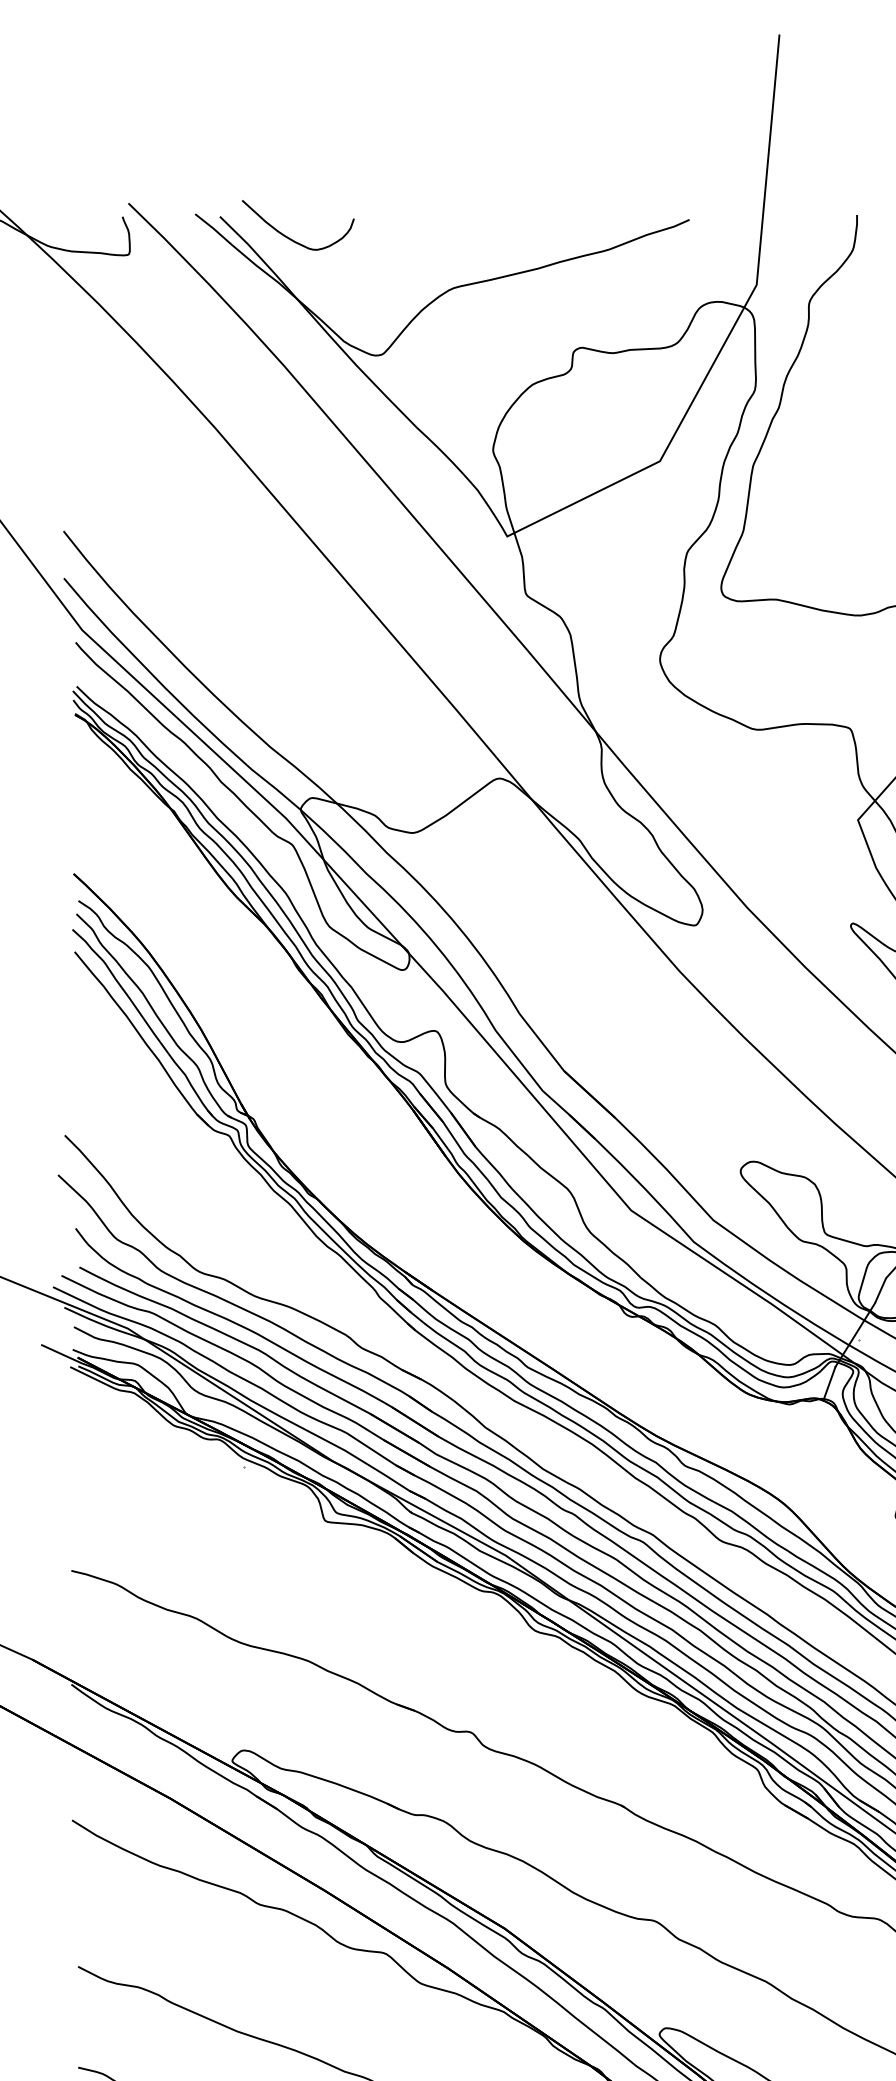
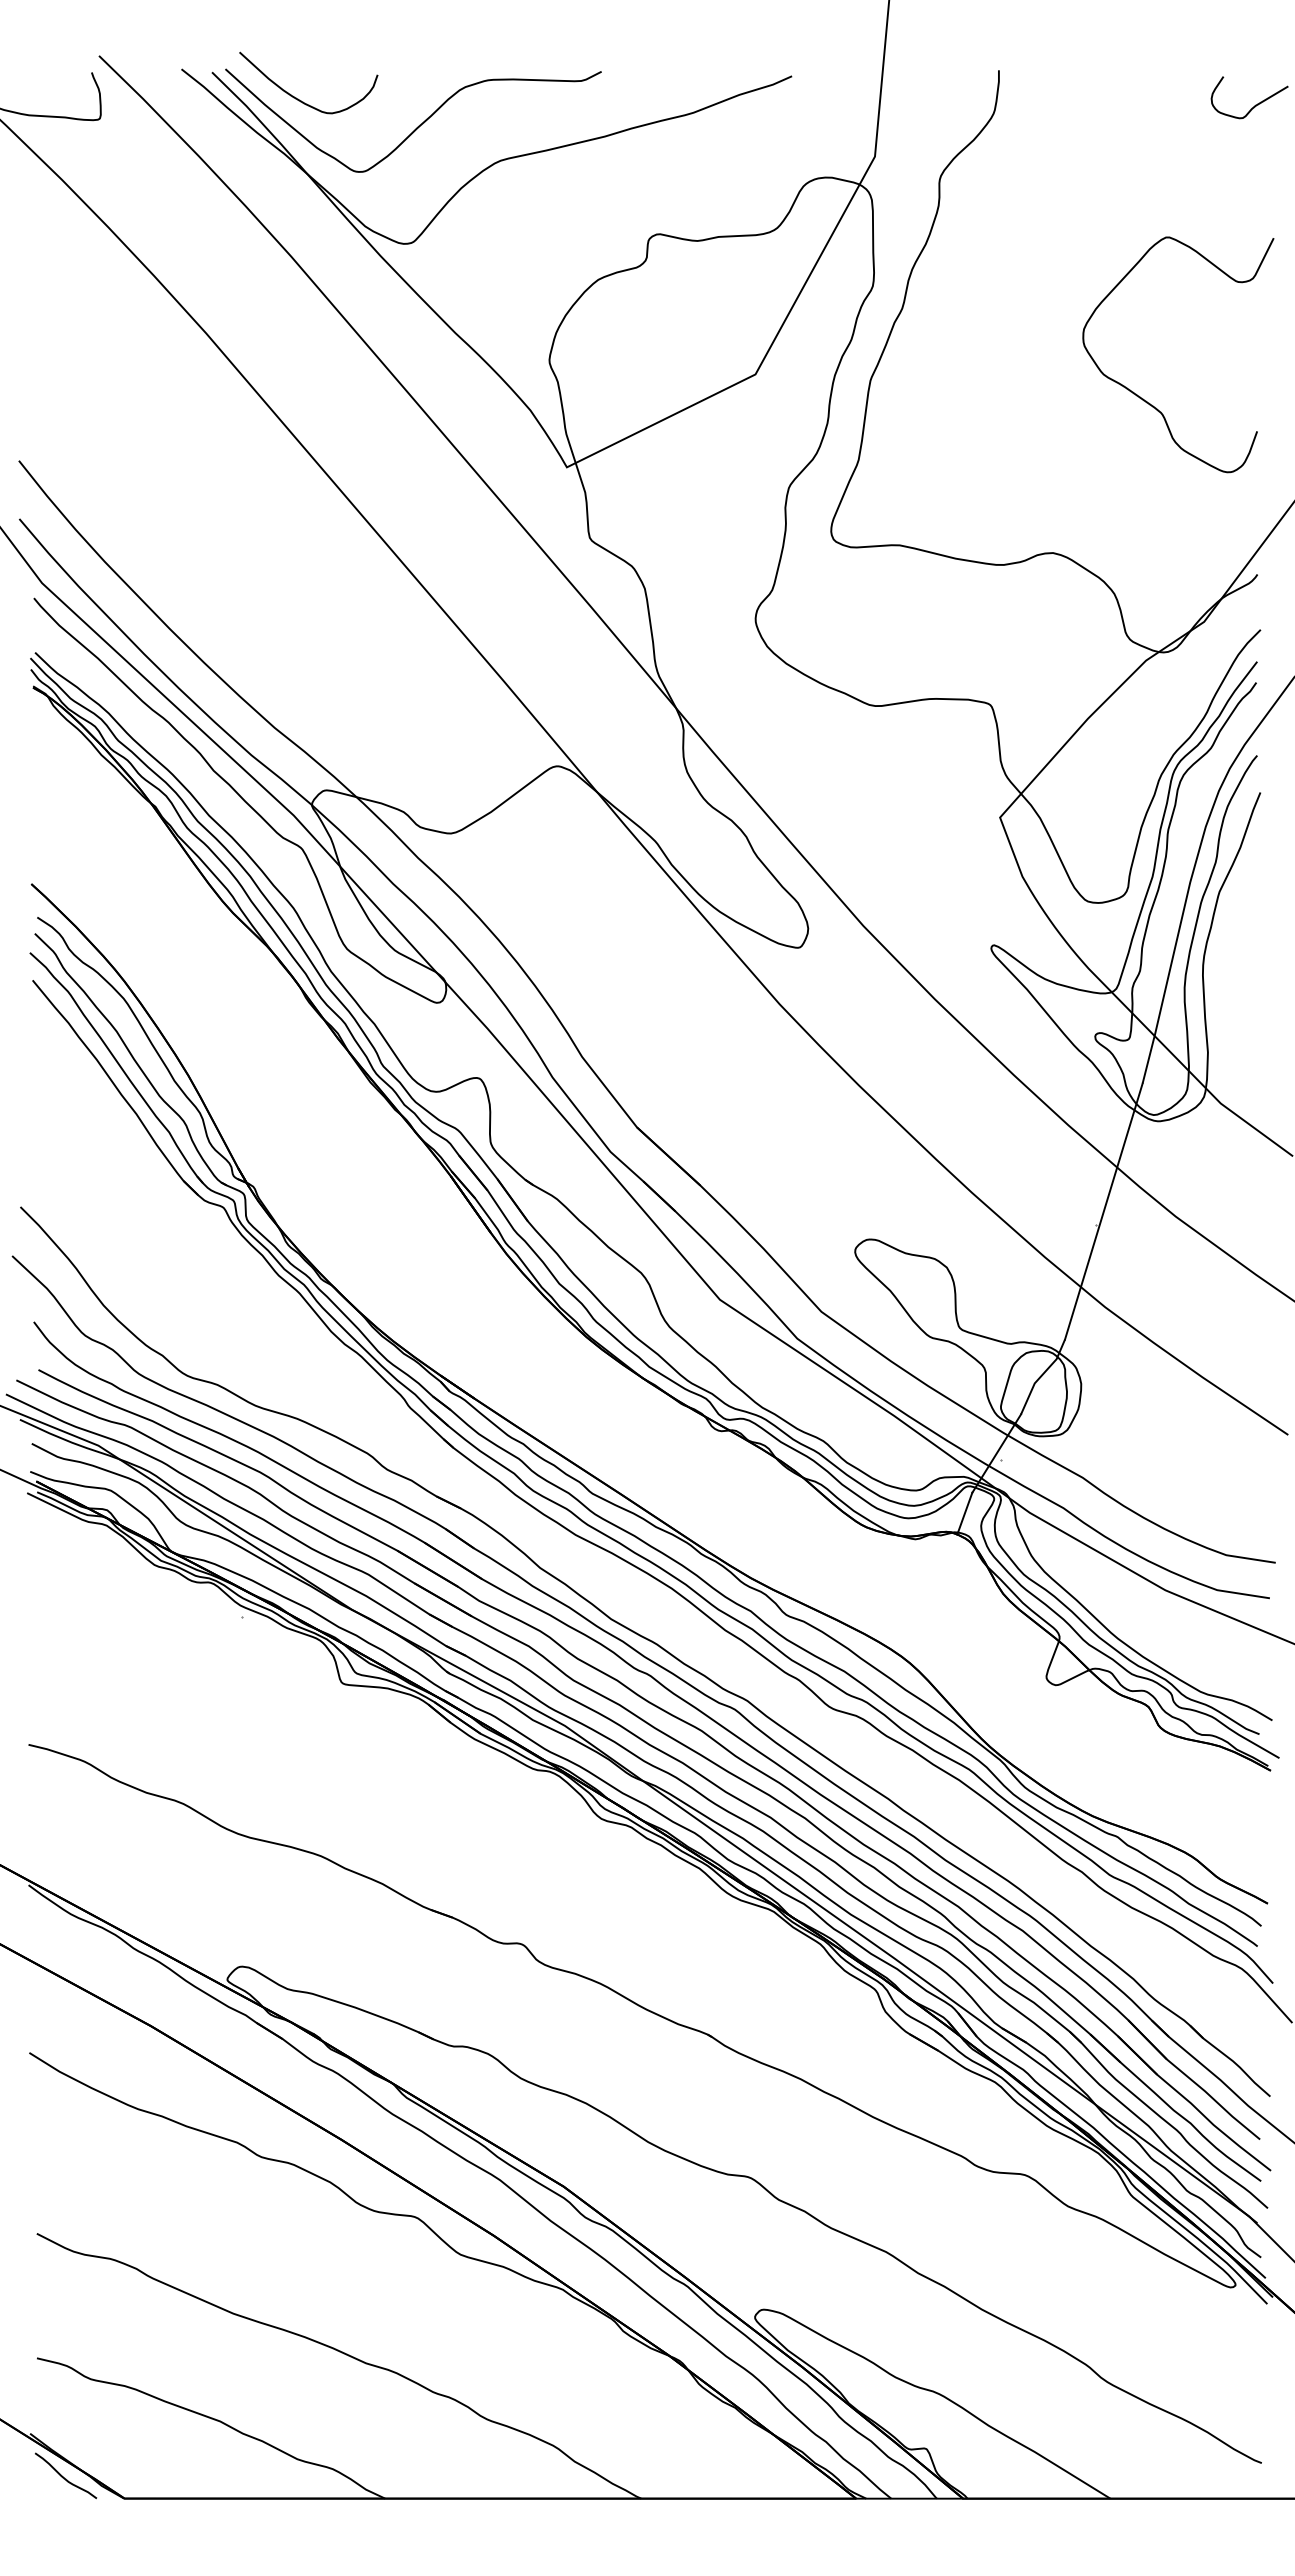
curve: (387, 259) -> (418, 125), added

